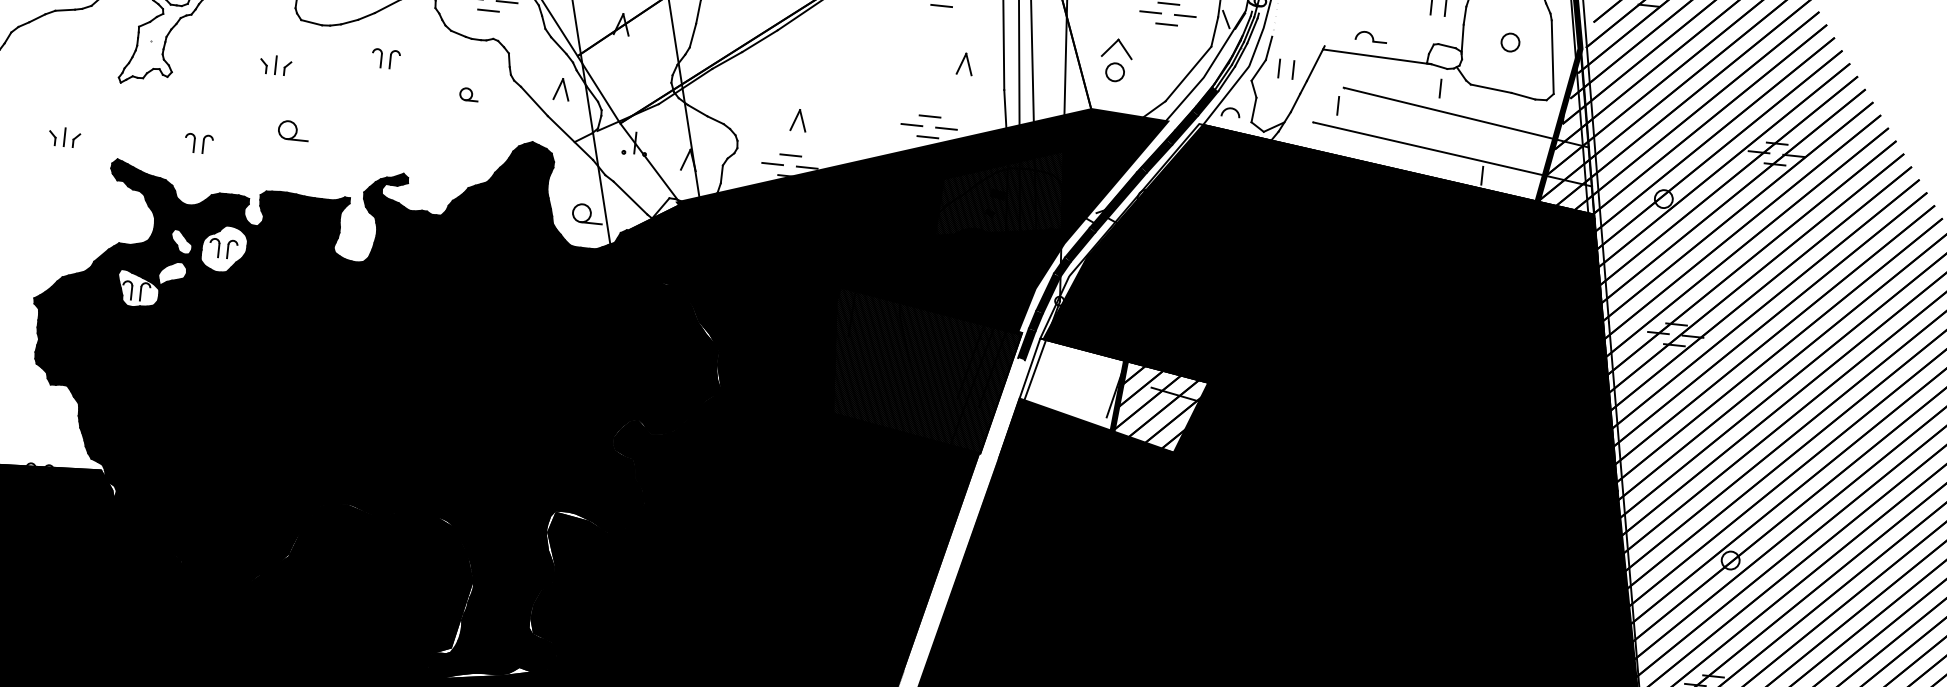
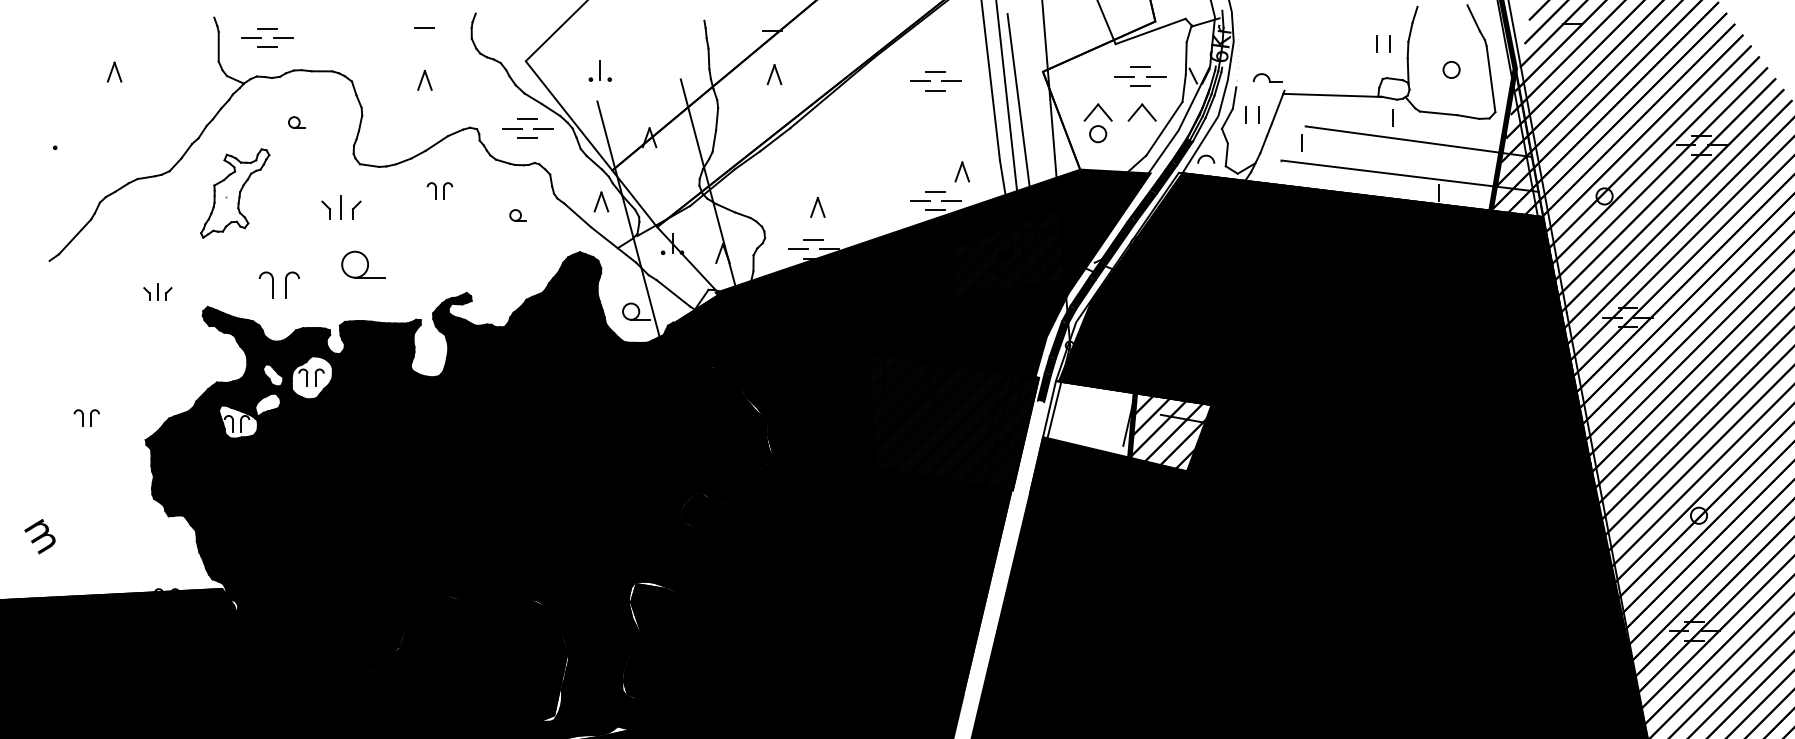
part: (1371, 36) -> (1267, 77), moved
part: (1165, 53) -> (1141, 112), added
part: (965, 63) -> (962, 171), moved
part: (275, 64) -> (340, 206), size x1.4
part: (293, 130) -> (363, 264), size x1.6
part: (199, 142) -> (279, 284), size x1.6

